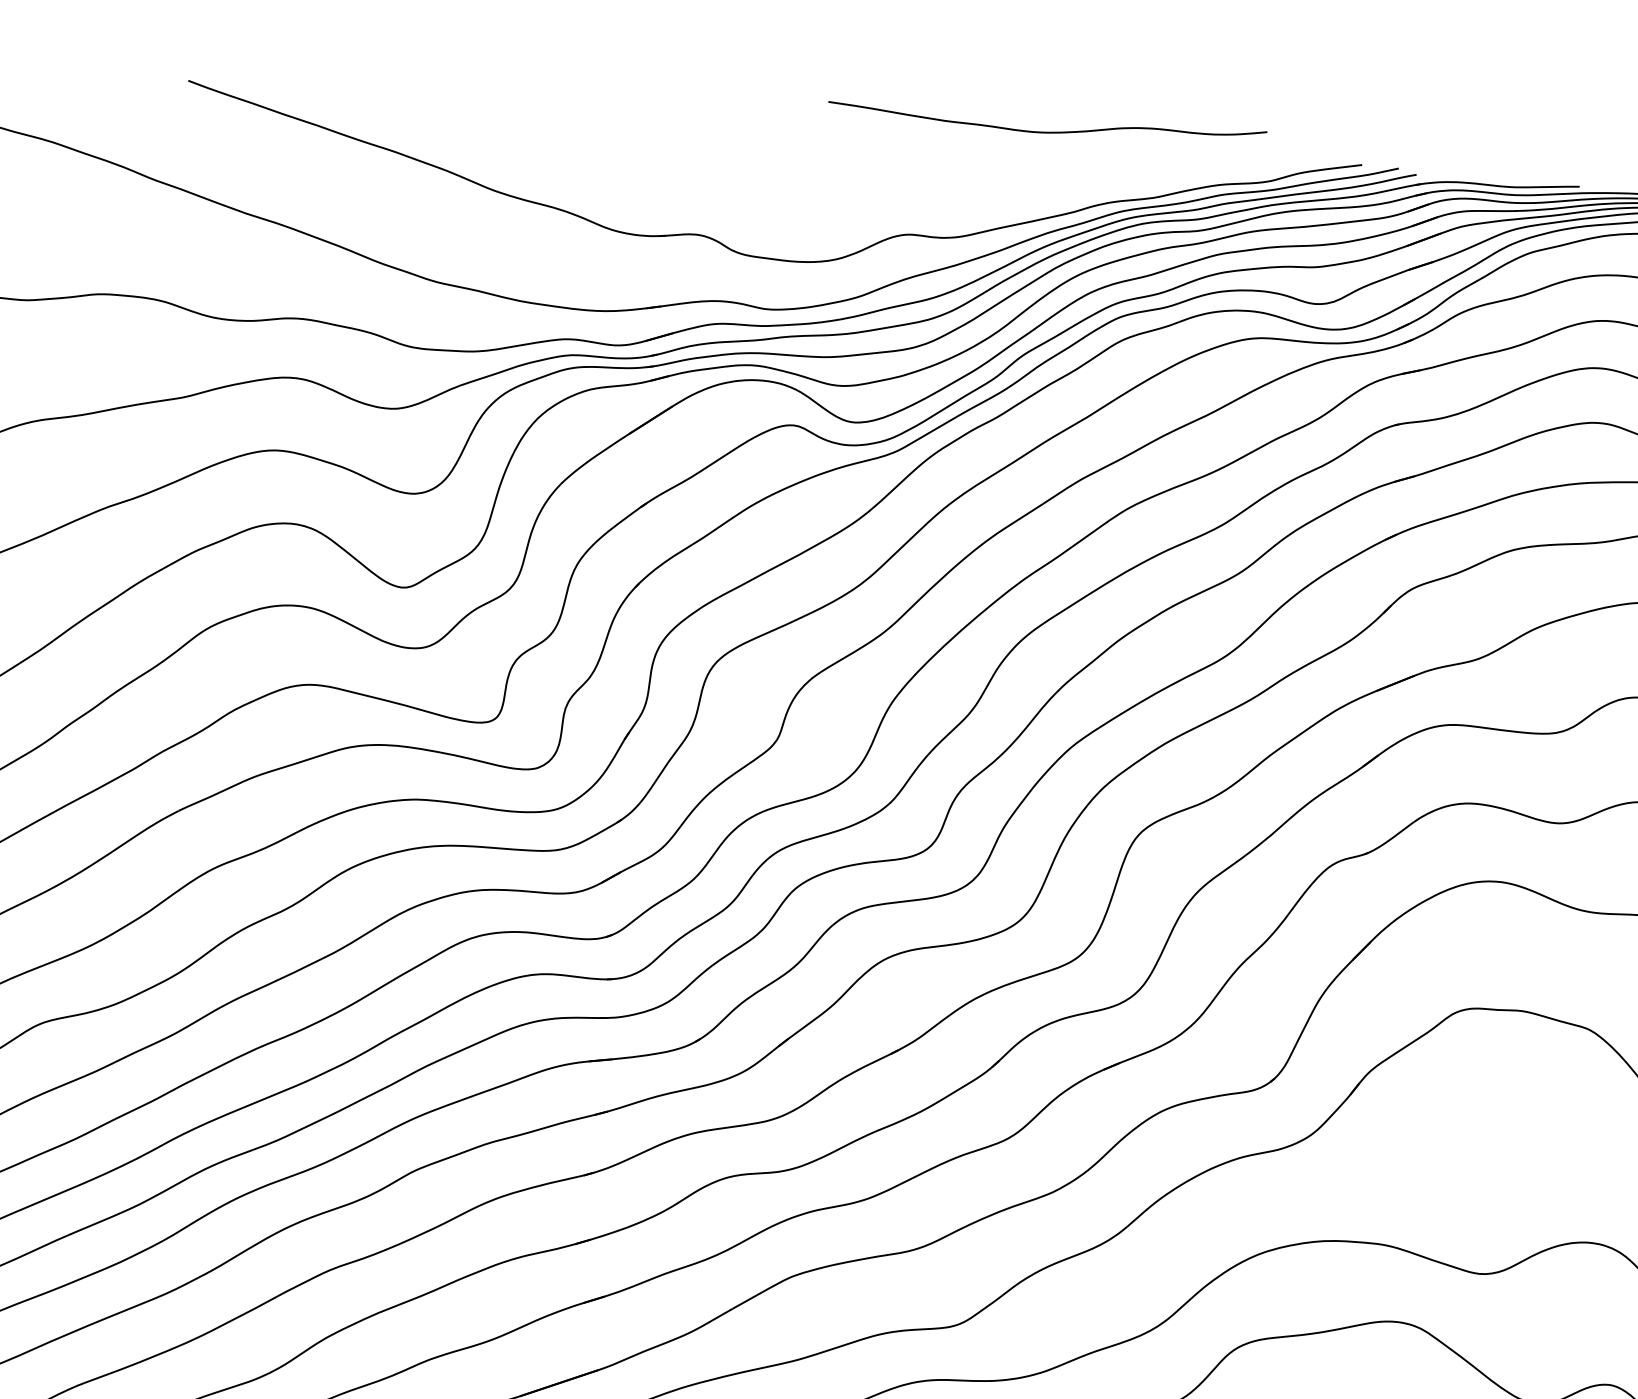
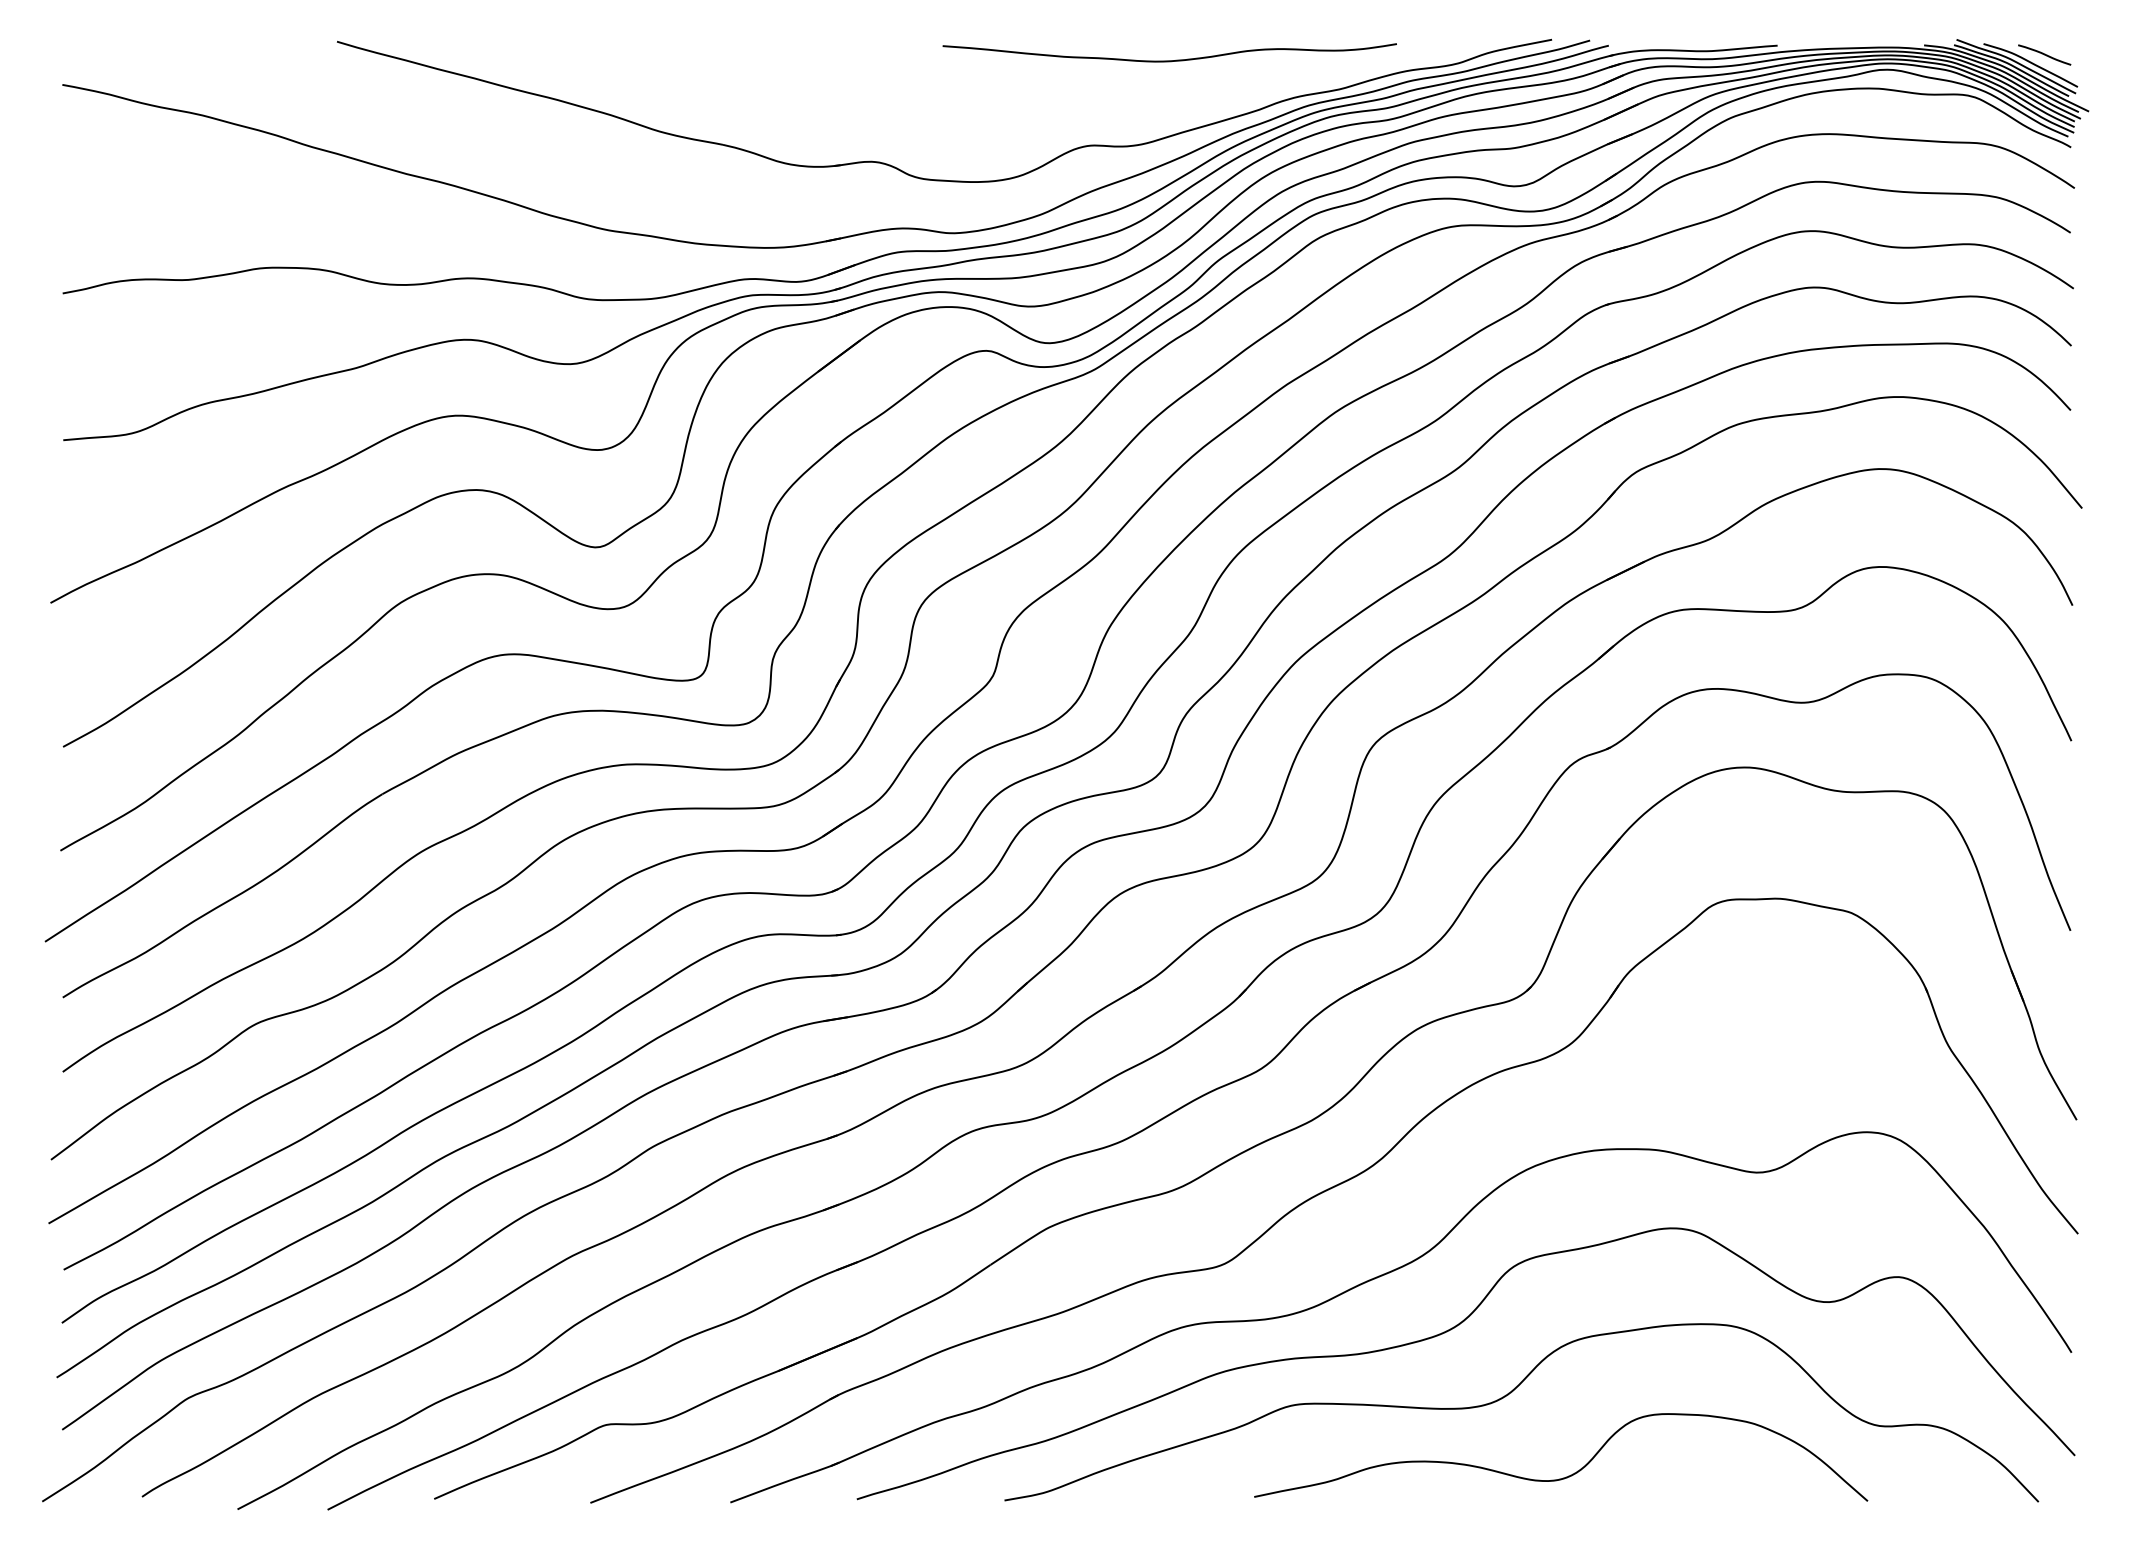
curve: (1046, 131) -> (1169, 60), moved

